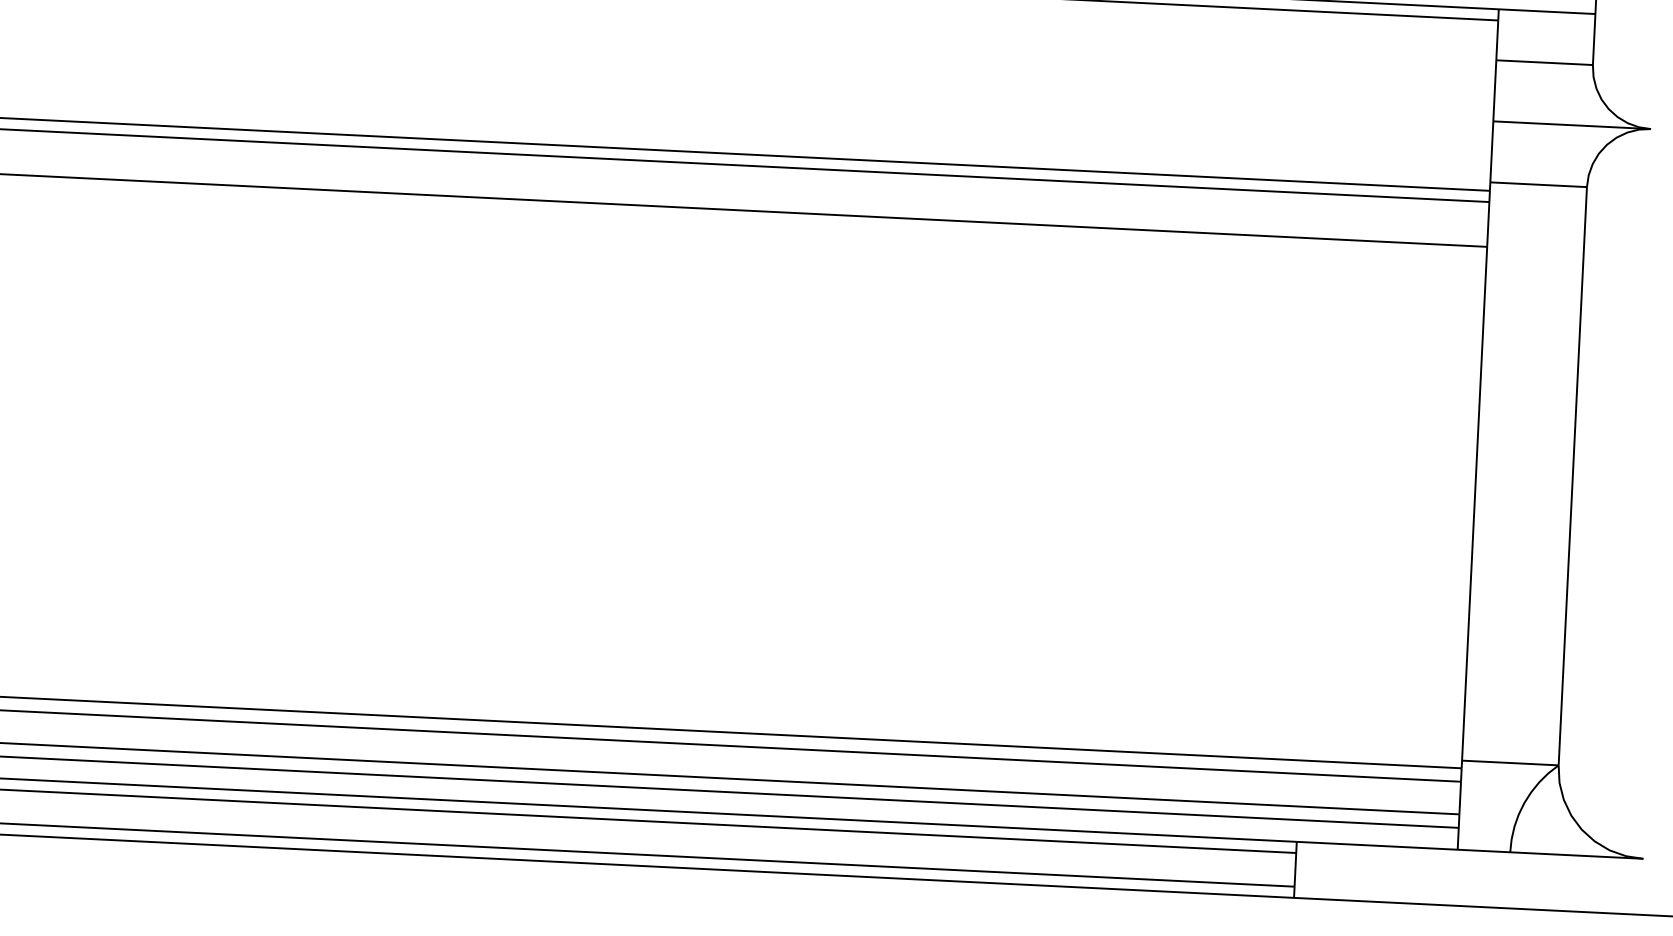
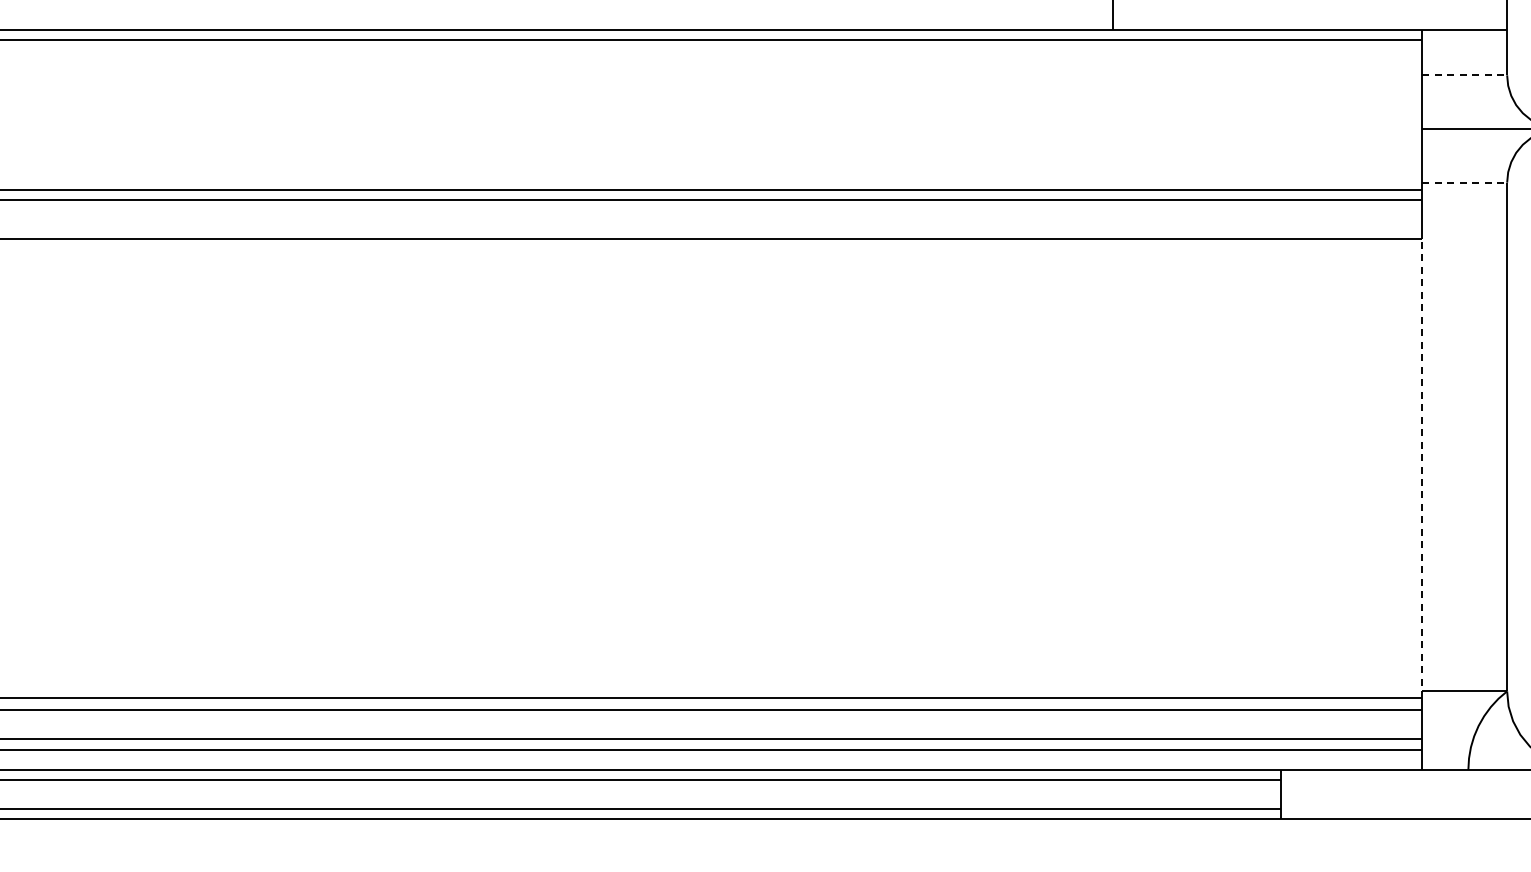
line: (1545, 62) -> (1465, 75), solid -> dashed
line: (1539, 184) -> (1465, 182), solid -> dashed
line: (1474, 507) -> (1422, 468), solid -> dashed

